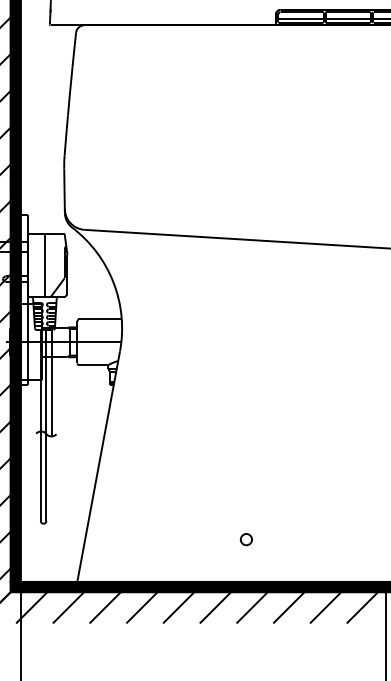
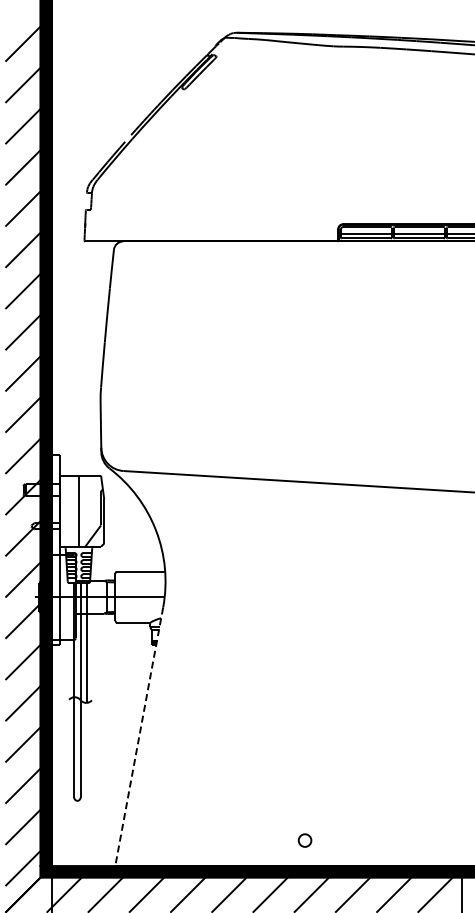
line: (98, 467) -> (139, 737), solid -> dashed
part: (245, 539) -> (304, 840), moved

